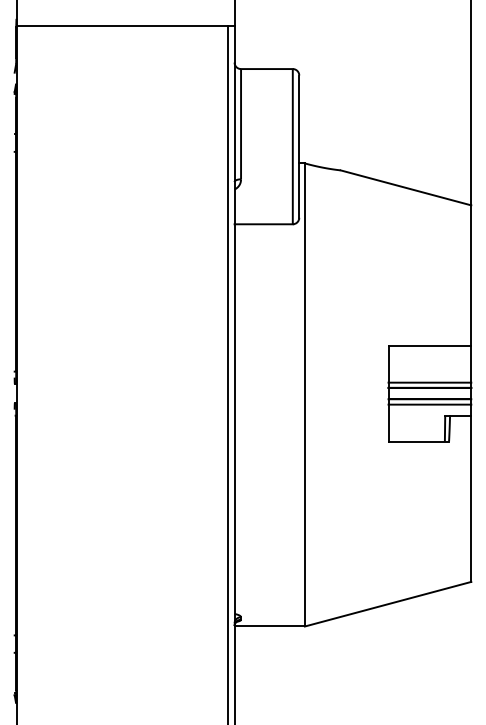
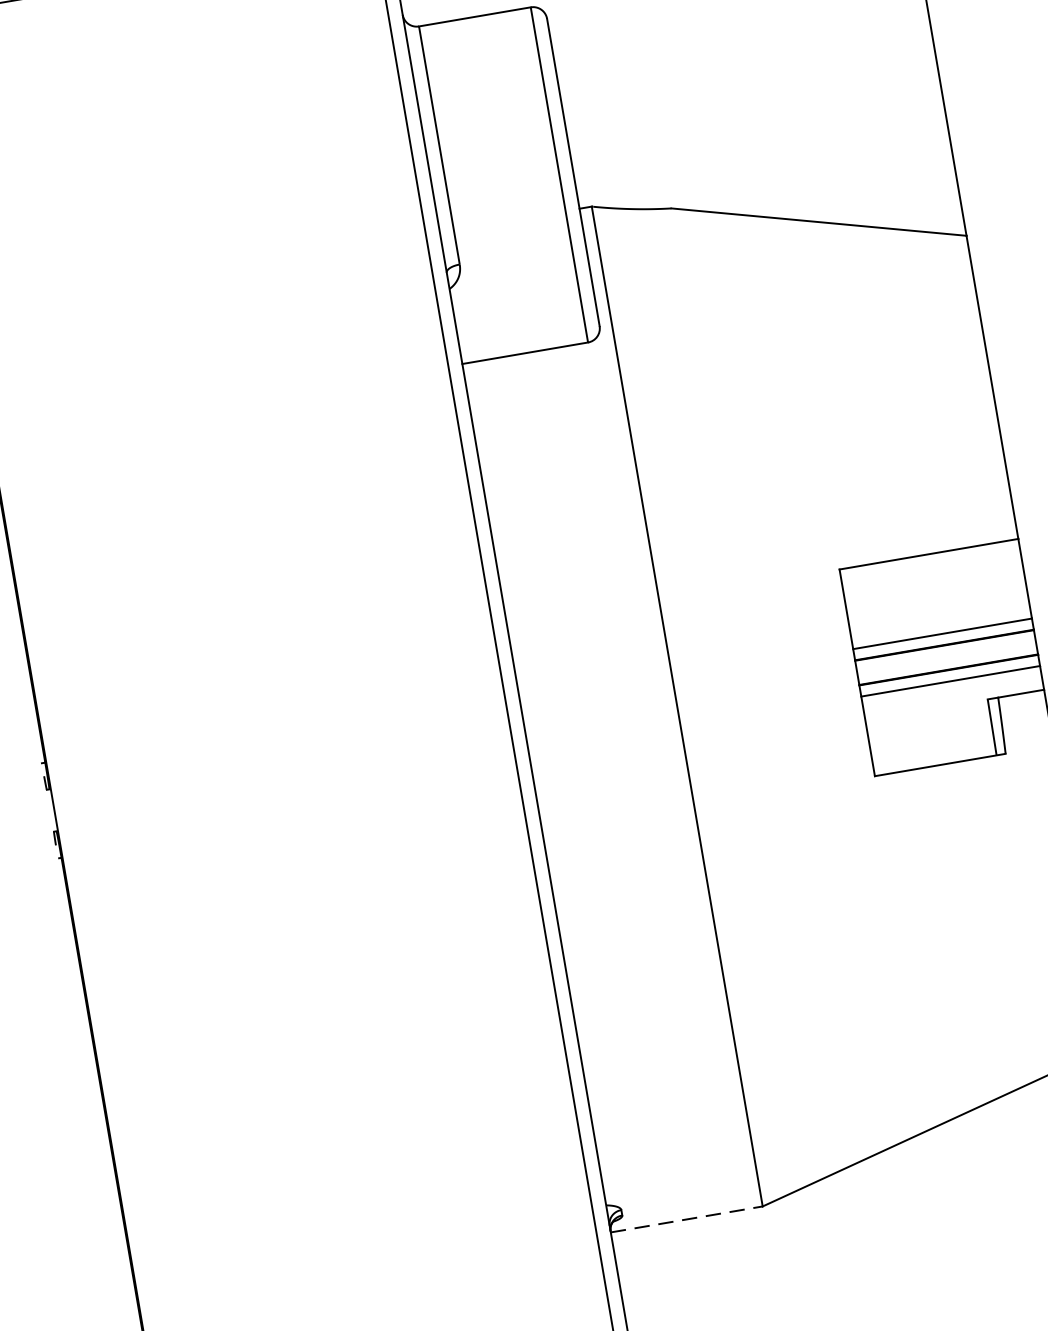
line: (270, 626) -> (688, 1219), solid -> dashed

